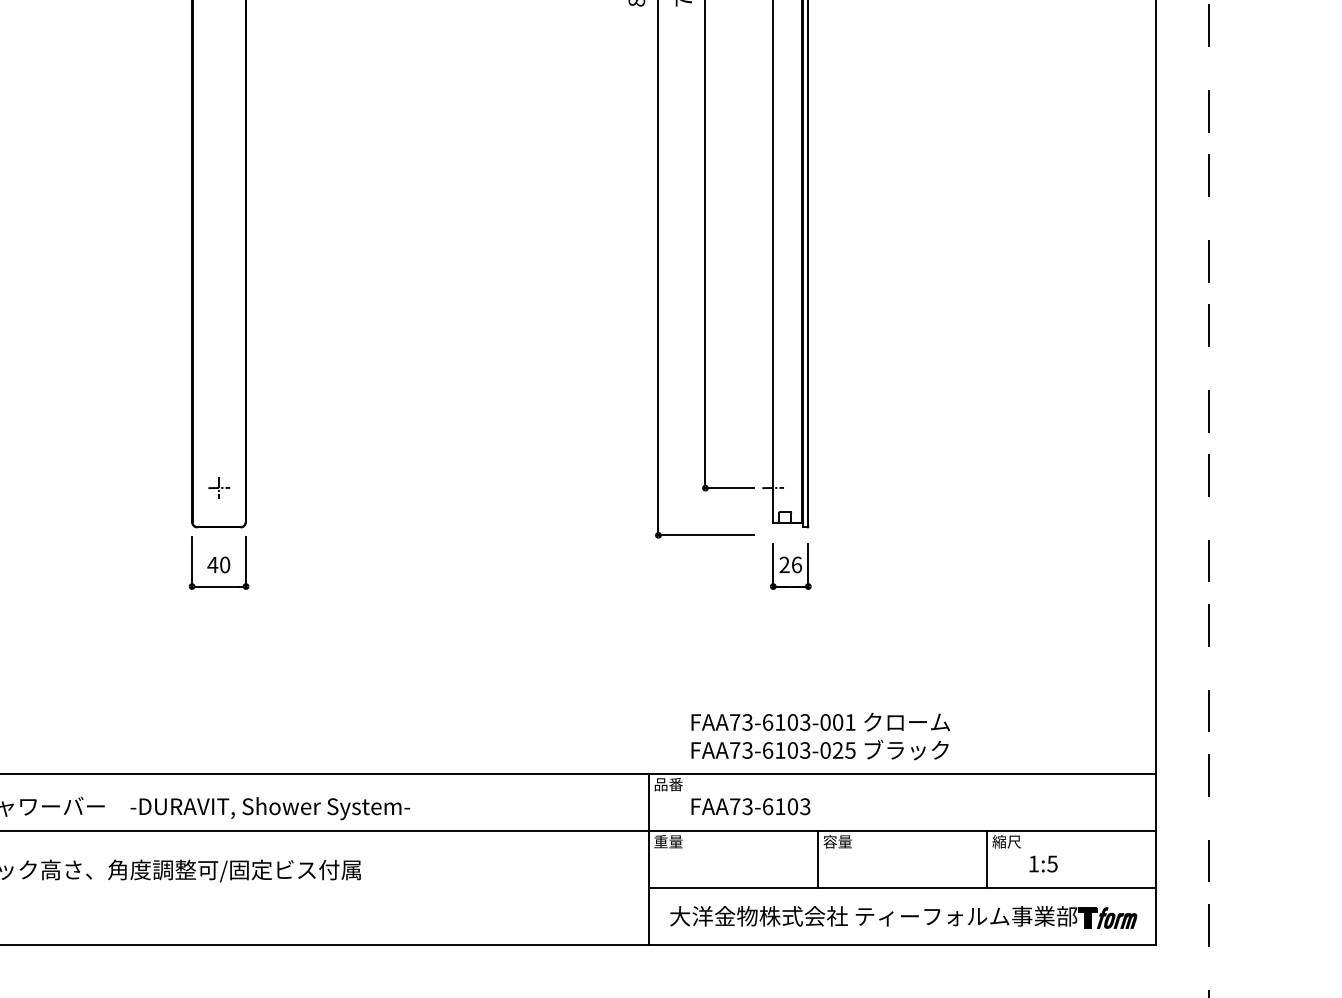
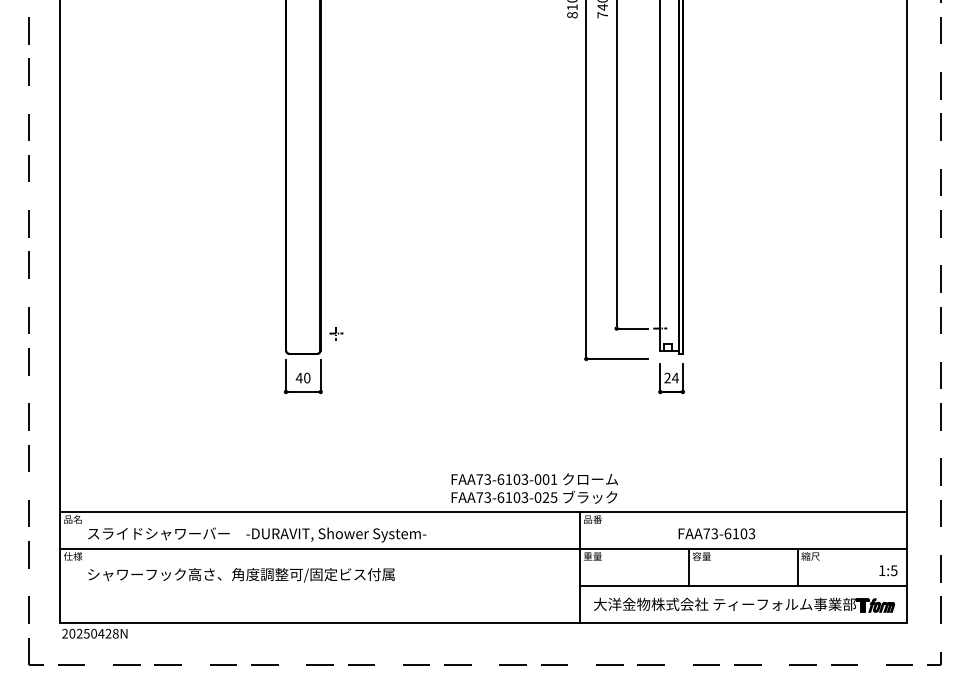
part: (219, 487) -> (336, 333), moved
text: (796, 564) -> (675, 377), 26 -> 24
text: (820, 736) -> (534, 488), moved
text: (750, 806) -> (716, 533), moved
text: (1043, 863) -> (888, 570), moved

